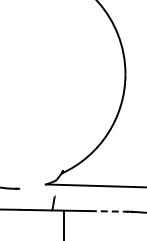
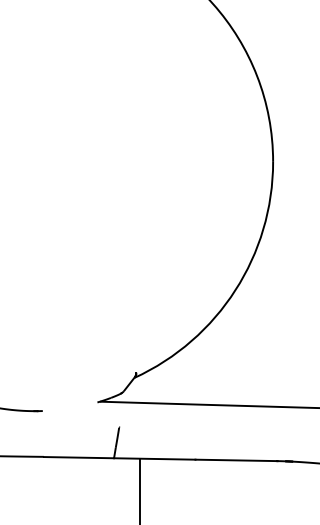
line: (108, 211) -> (236, 460), dashed -> solid

